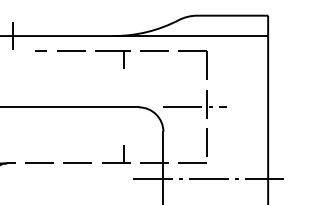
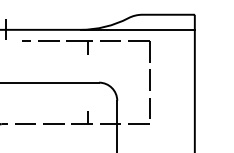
line: (194, 107) -> (140, 82), removed
line: (208, 178) -> (150, 135), removed

